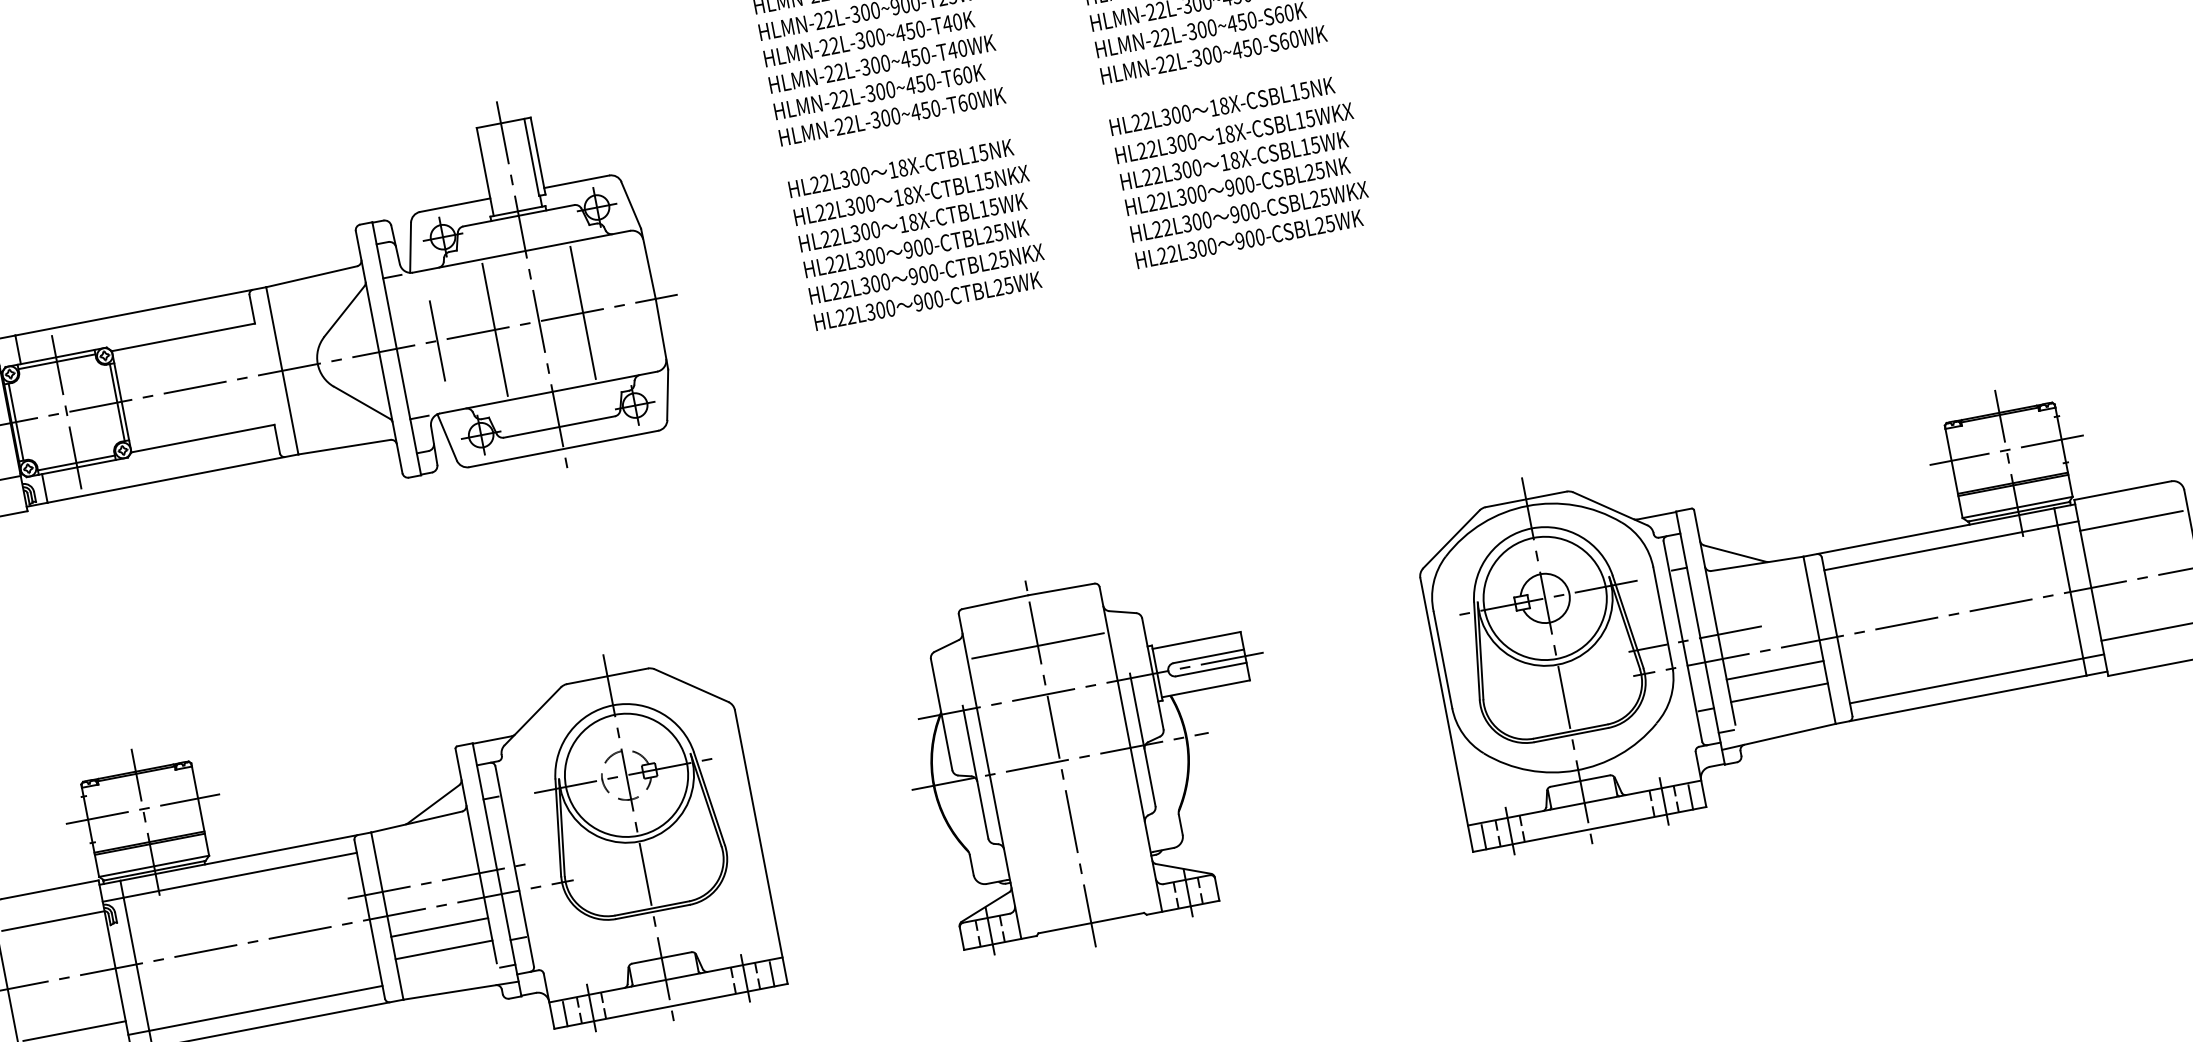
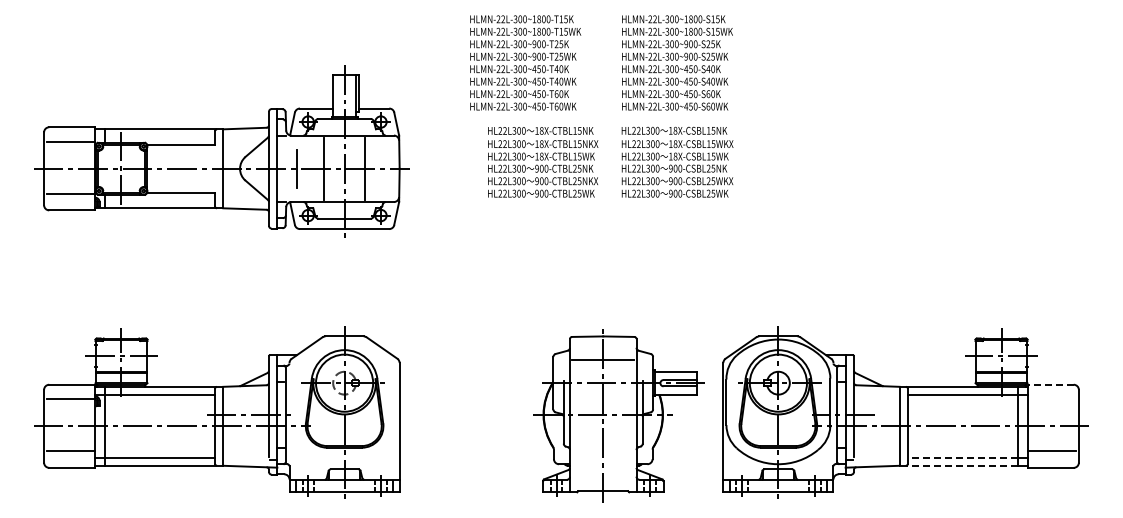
text: (919, 234) -> (543, 162), moved
line: (2121, 490) -> (1050, 384), solid -> dashed
line: (2132, 521) -> (1052, 399), removed
line: (1774, 671) -> (876, 436), removed
line: (1965, 680) -> (962, 457), solid -> dashed
line: (1778, 692) -> (876, 446), removed
line: (1960, 699) -> (958, 465), solid -> dashed
part: (1092, 756) -> (618, 415), moved
line: (440, 928) -> (246, 436), removed
line: (444, 949) -> (246, 446), removed

